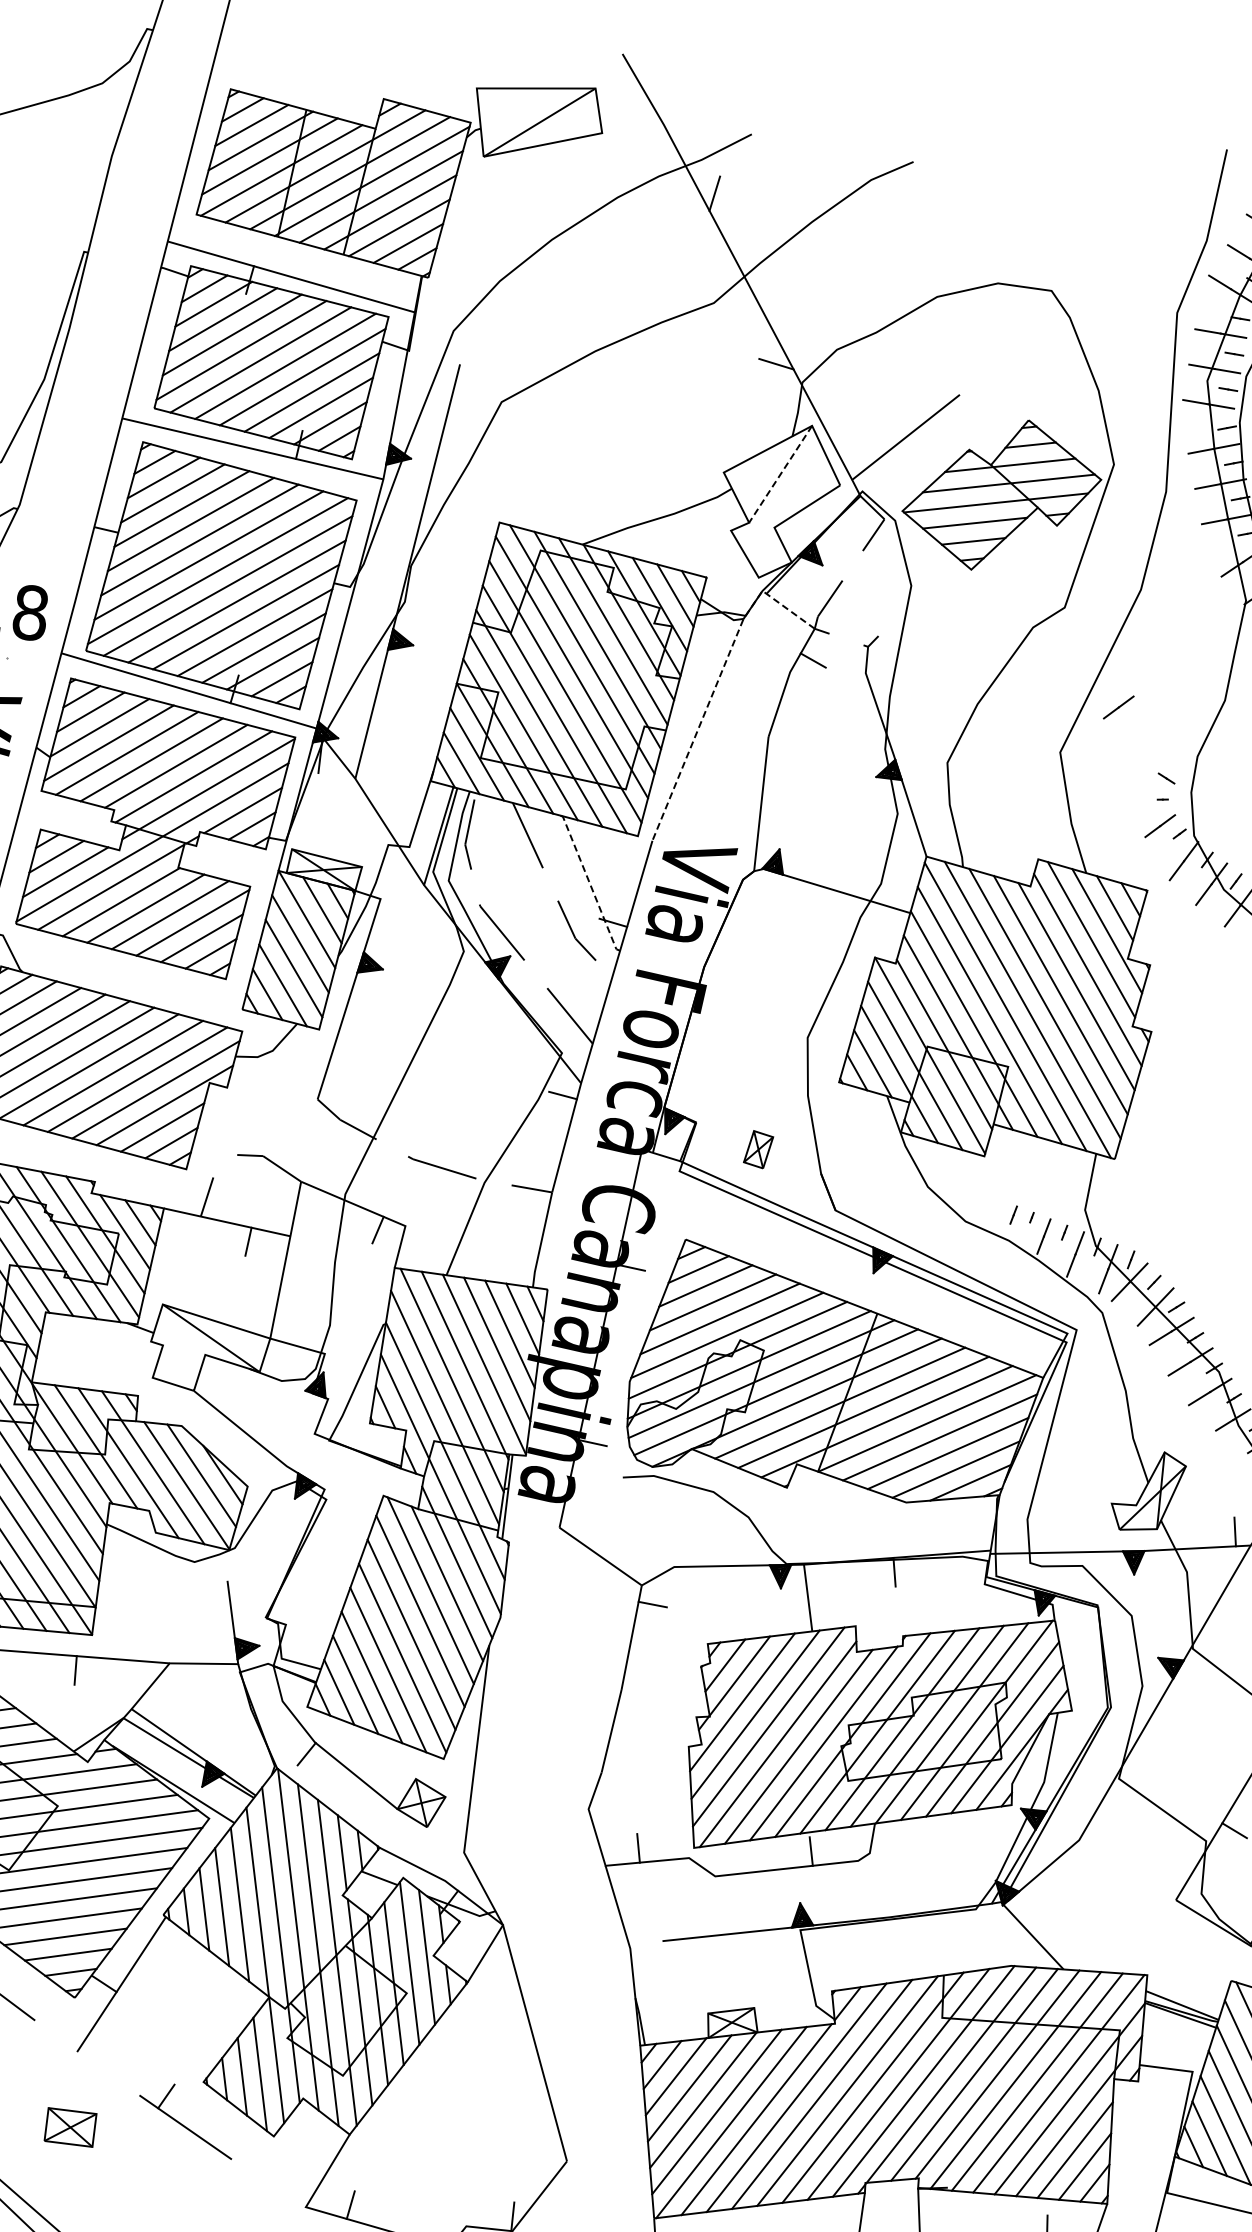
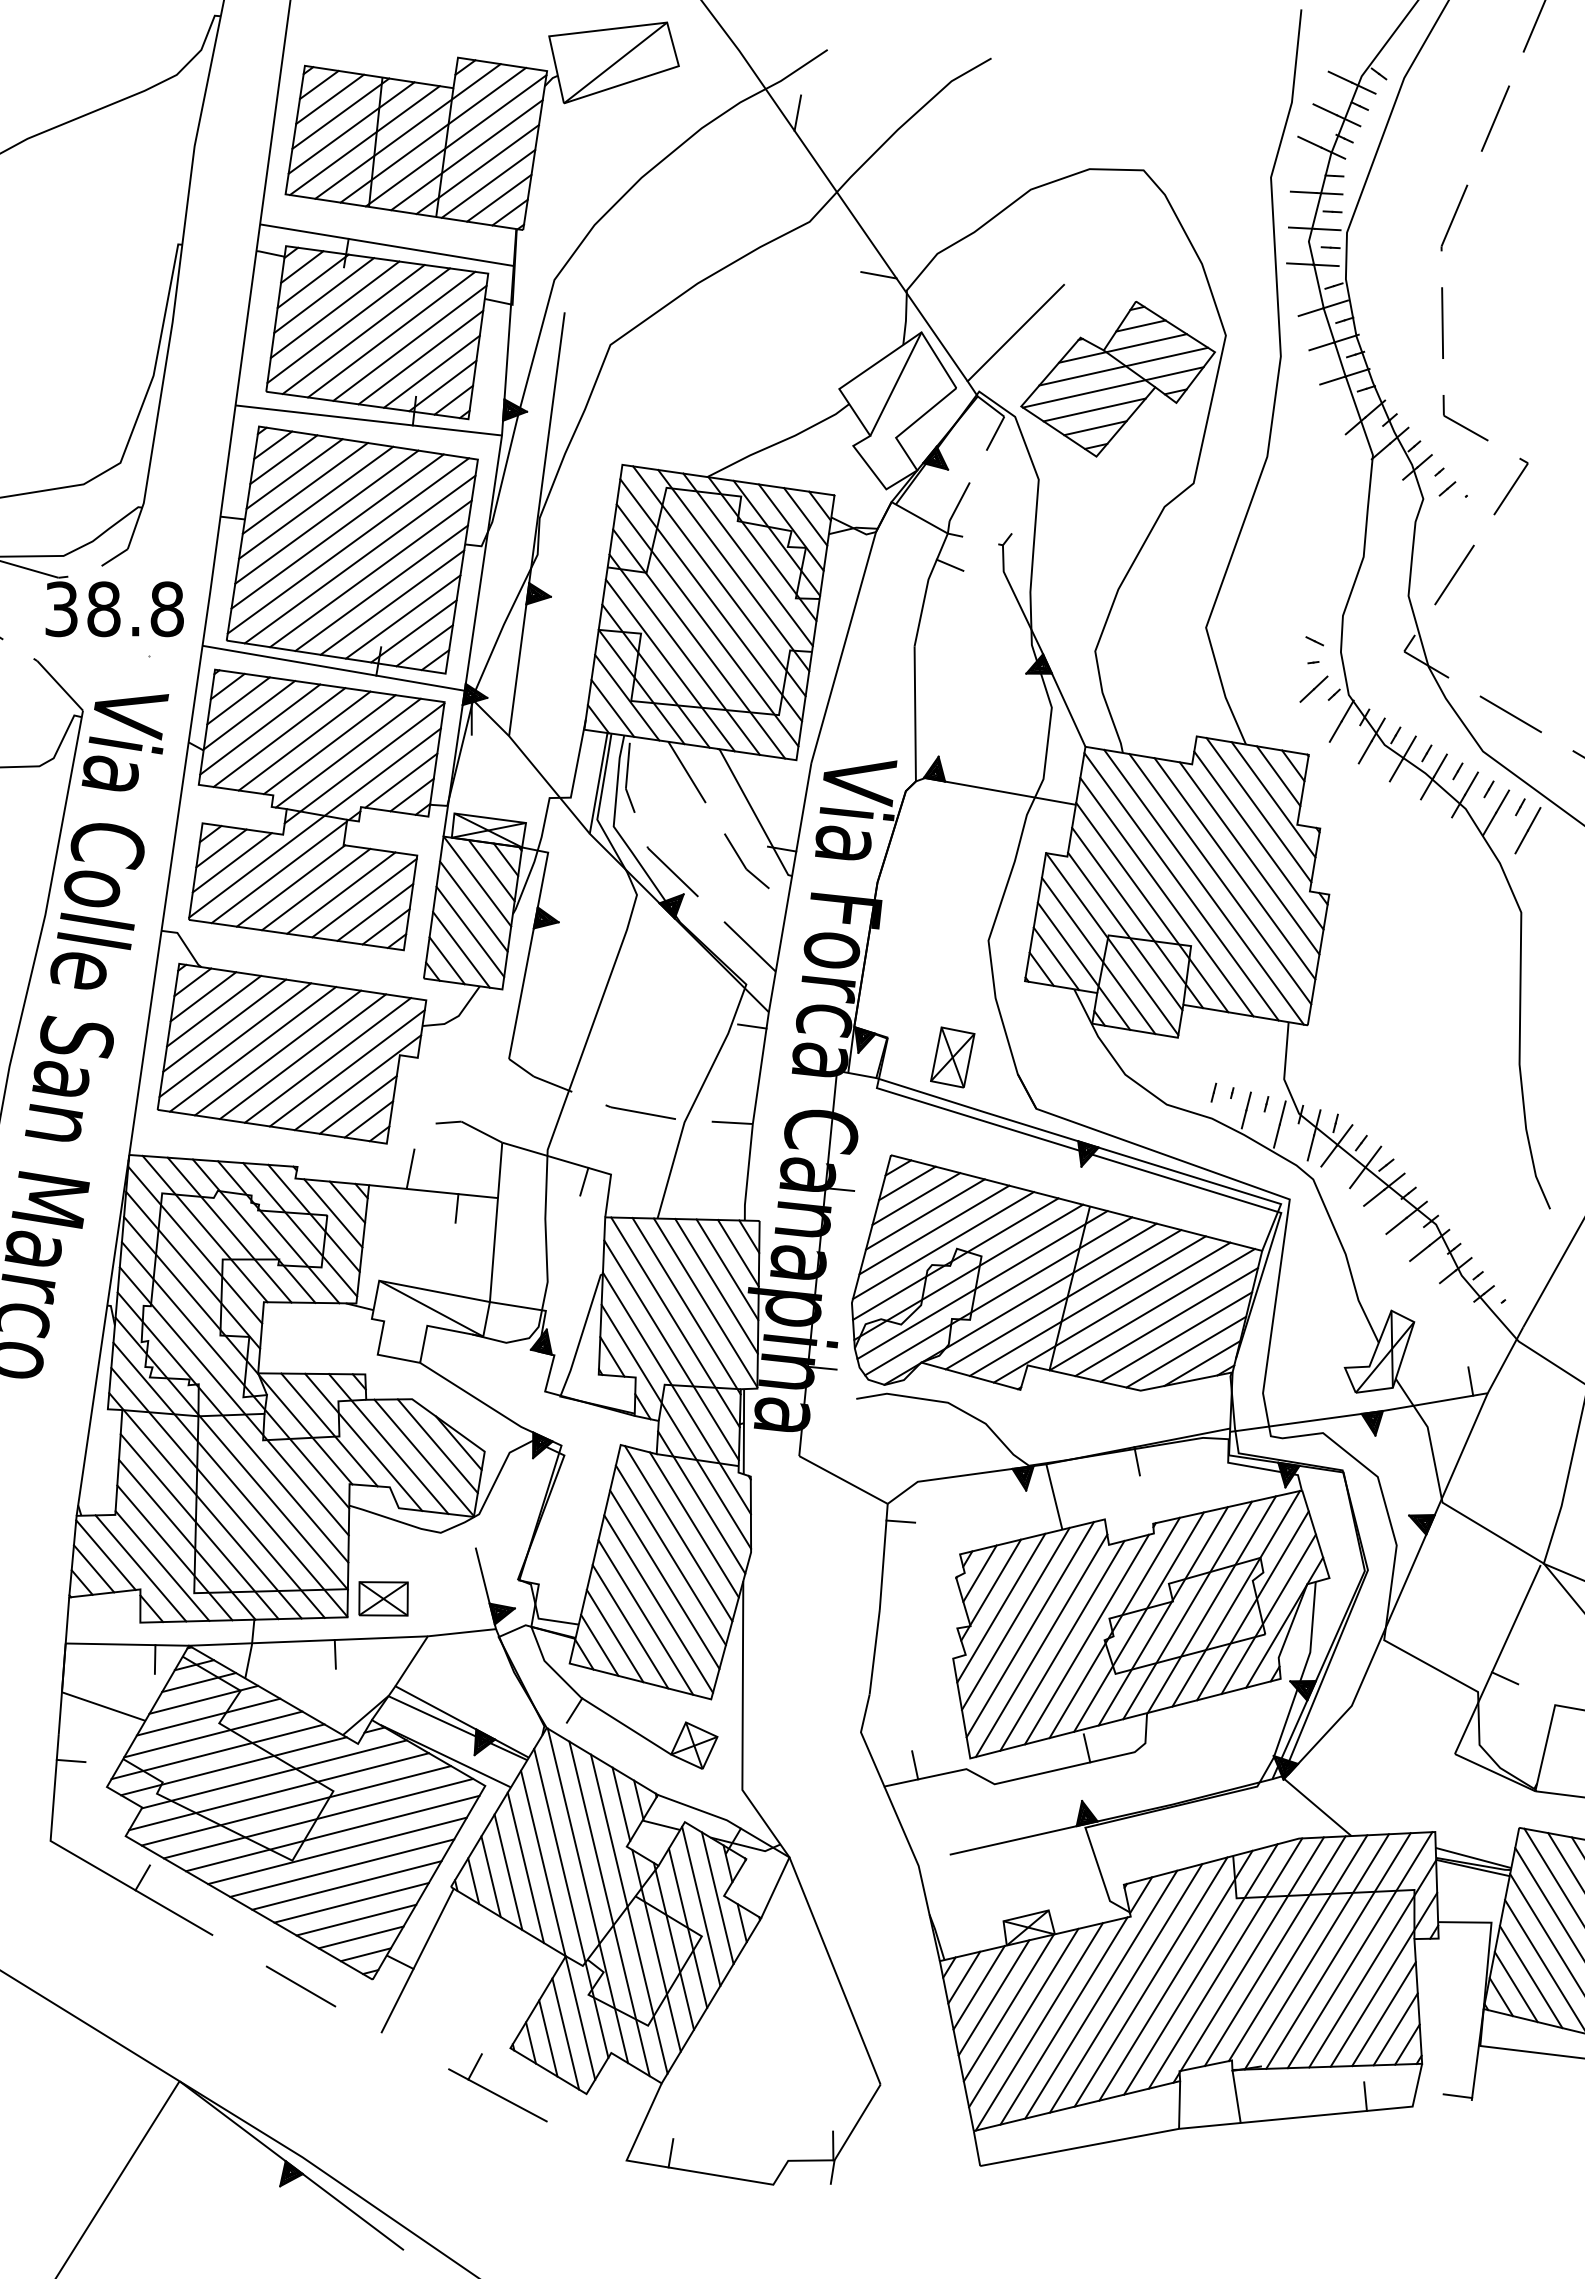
line: (780, 474) -> (895, 384), dashed -> solid
line: (717, 683) -> (857, 599), dashed -> solid
line: (1118, 706) -> (1258, 575), removed
line: (590, 883) -> (754, 812), dashed -> solid
part: (758, 1149) -> (952, 1057), size x1.67
part: (70, 2127) -> (383, 1598), moved

